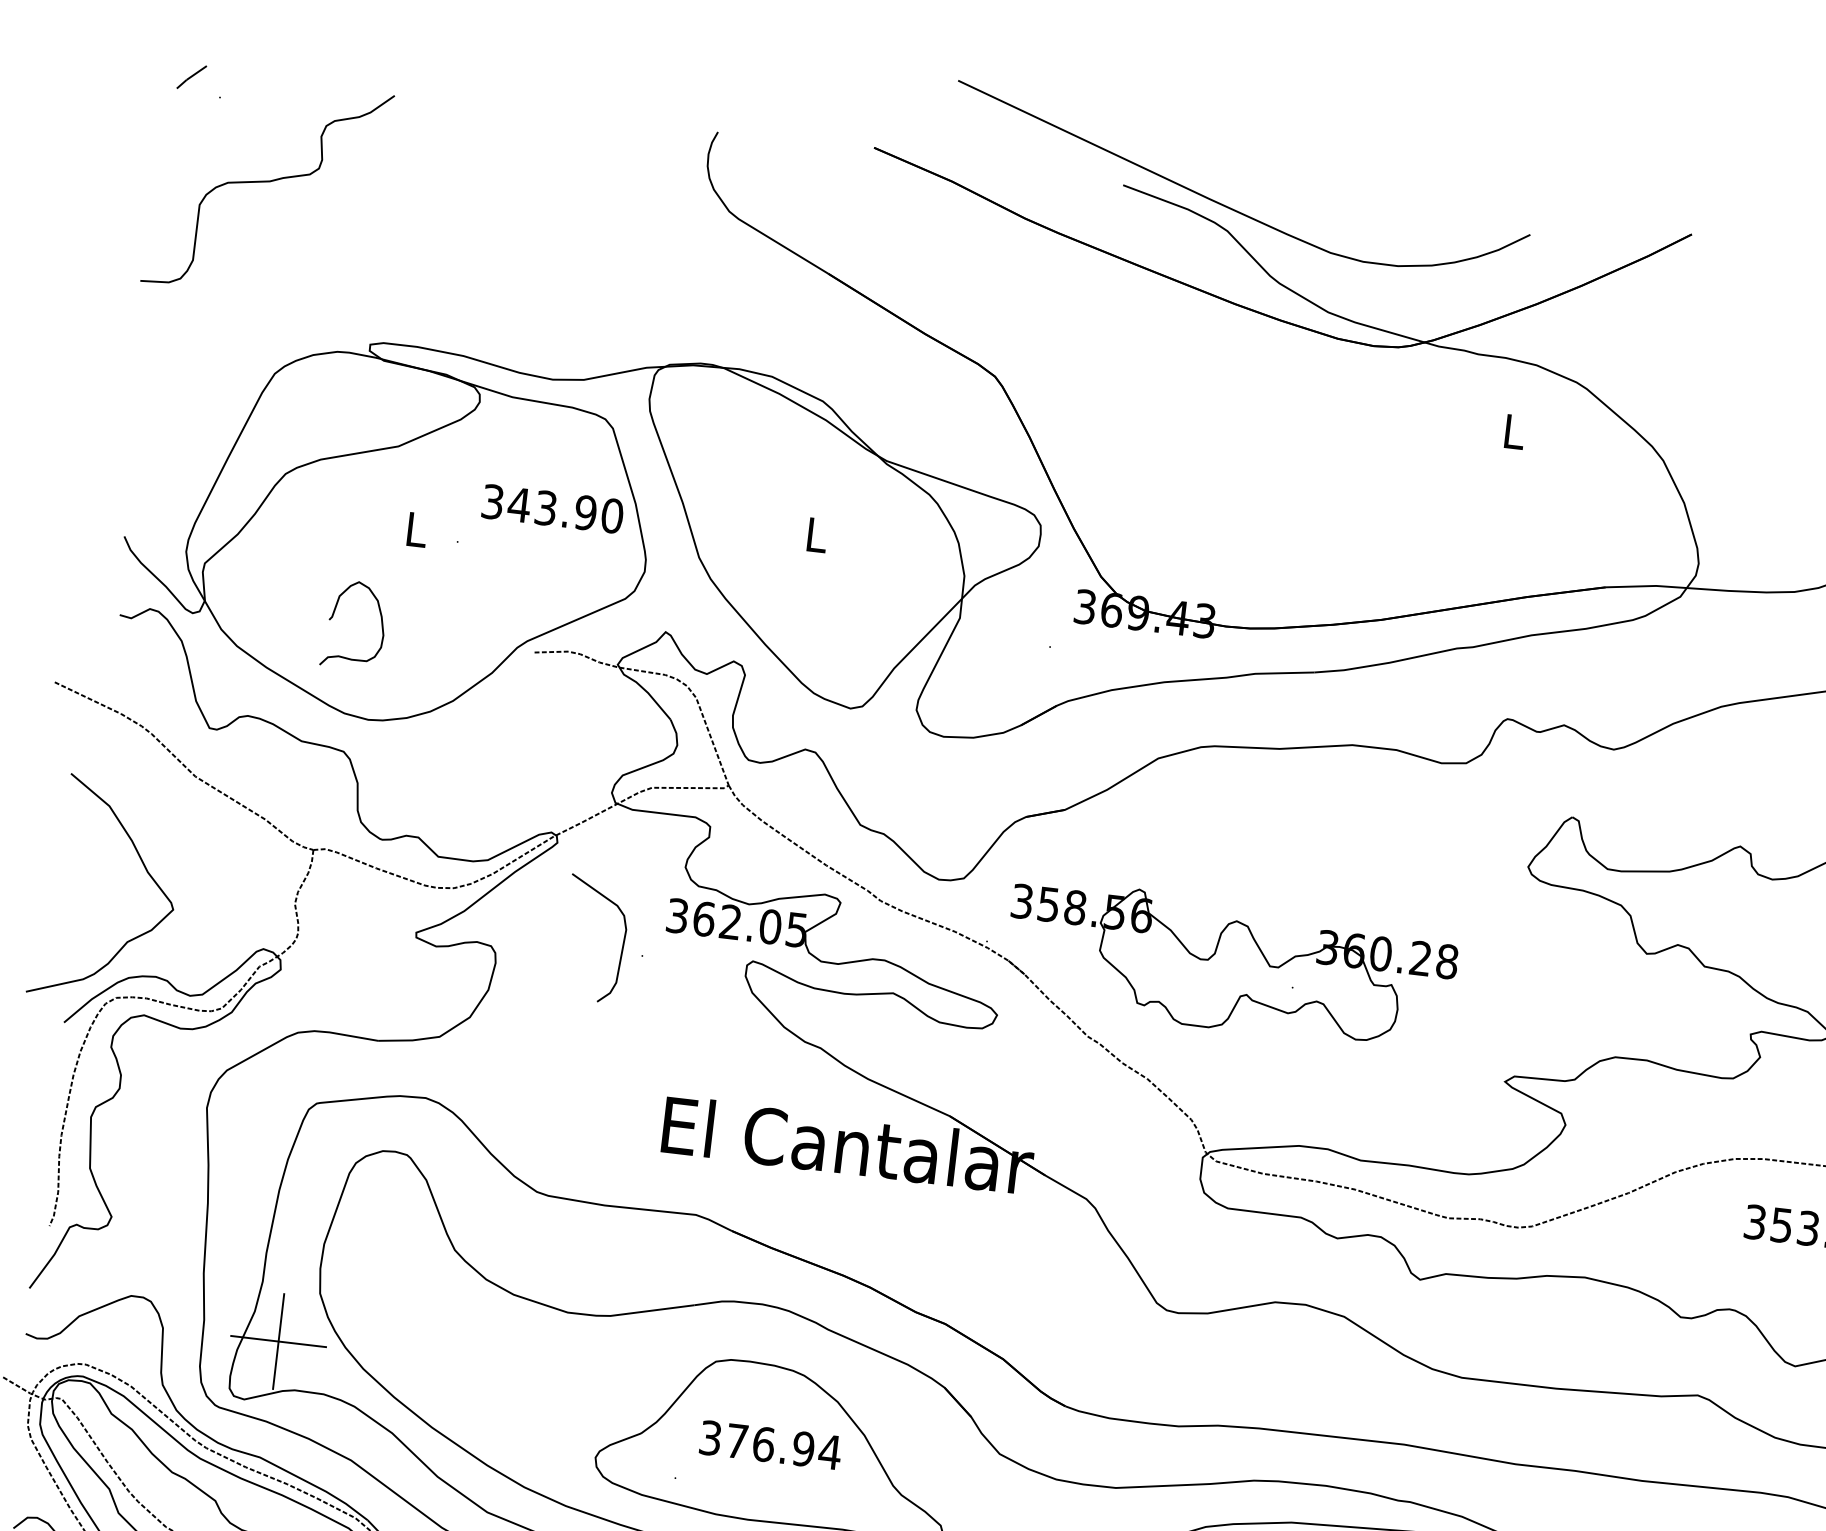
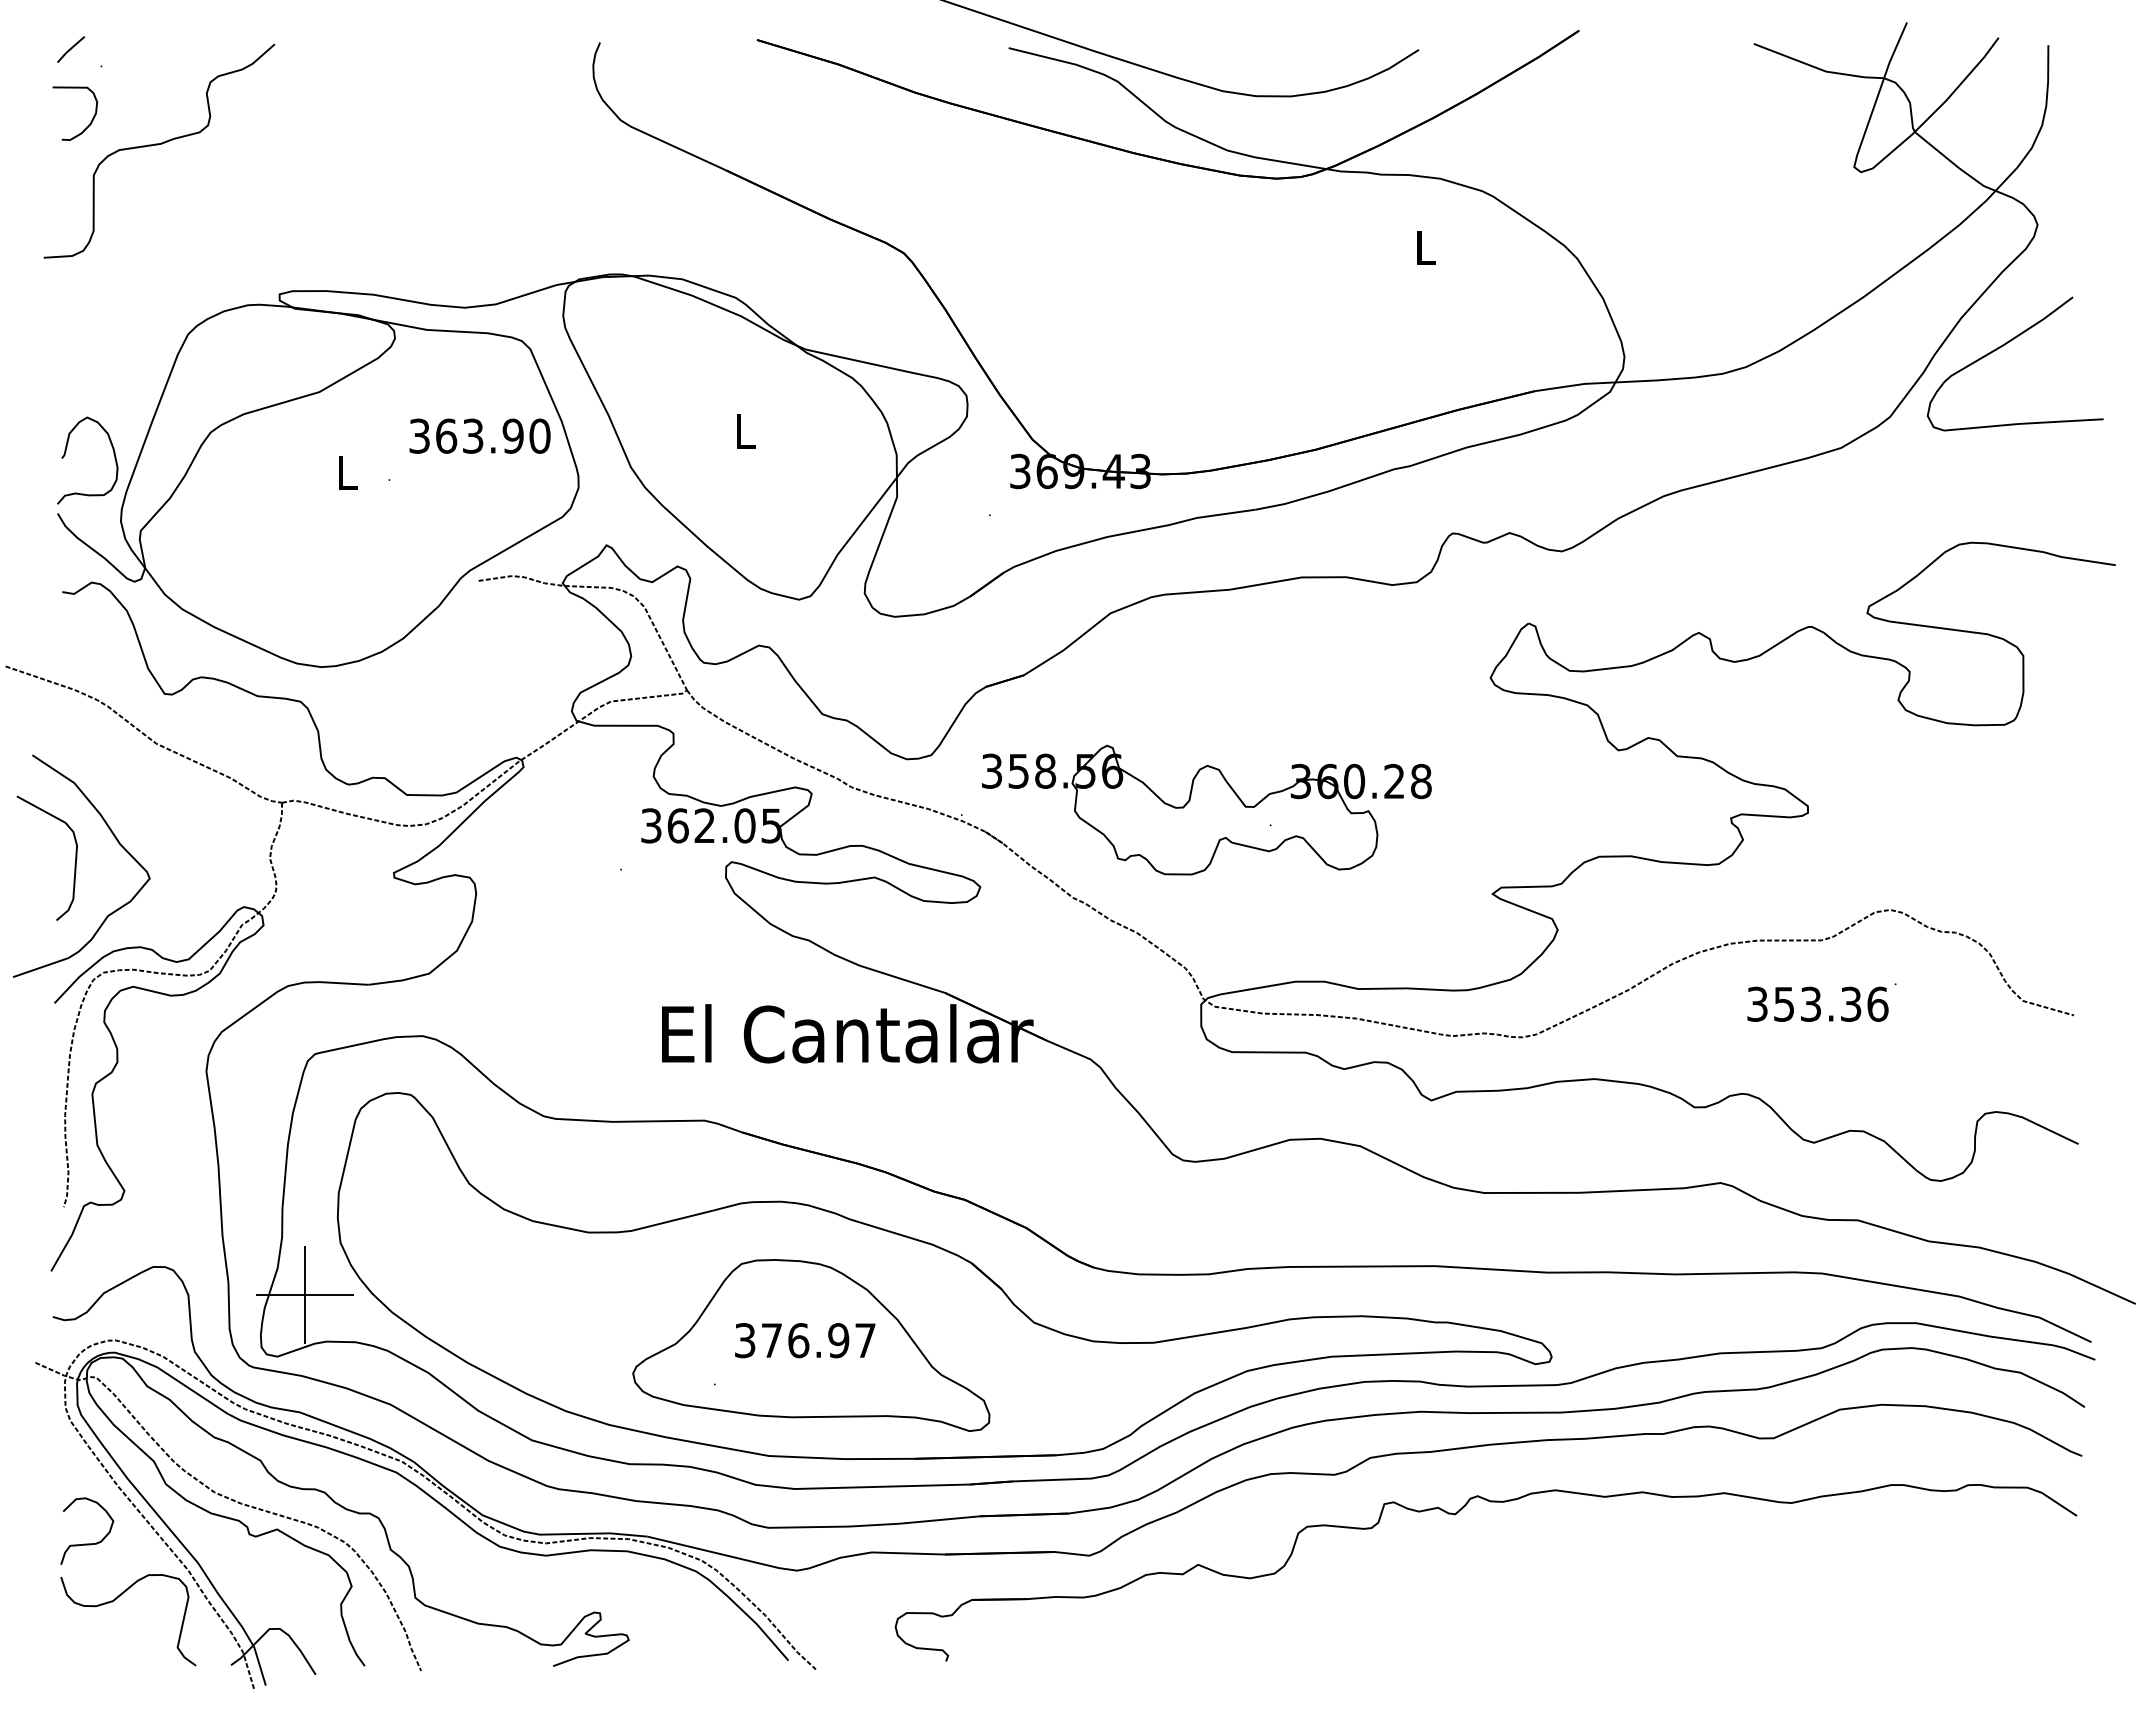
curve: (199, 154) -> (87, 125), added
text: (519, 504) -> (446, 435), 343.90 -> 363.90
curve: (333, 617) -> (65, 455), moved
curve: (621, 948) -> (74, 864), moved
text: (830, 1452) -> (865, 1340), 376.94 -> 376.97

